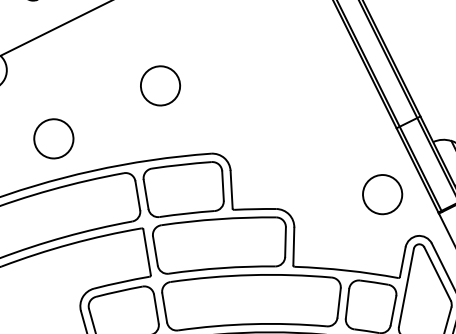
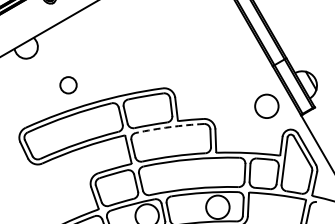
circle: (159, 85) -> (129, 49), removed
circle: (53, 137) -> (68, 84), size x0.7
arc: (217, 219) -> (169, 127), solid -> dashed

